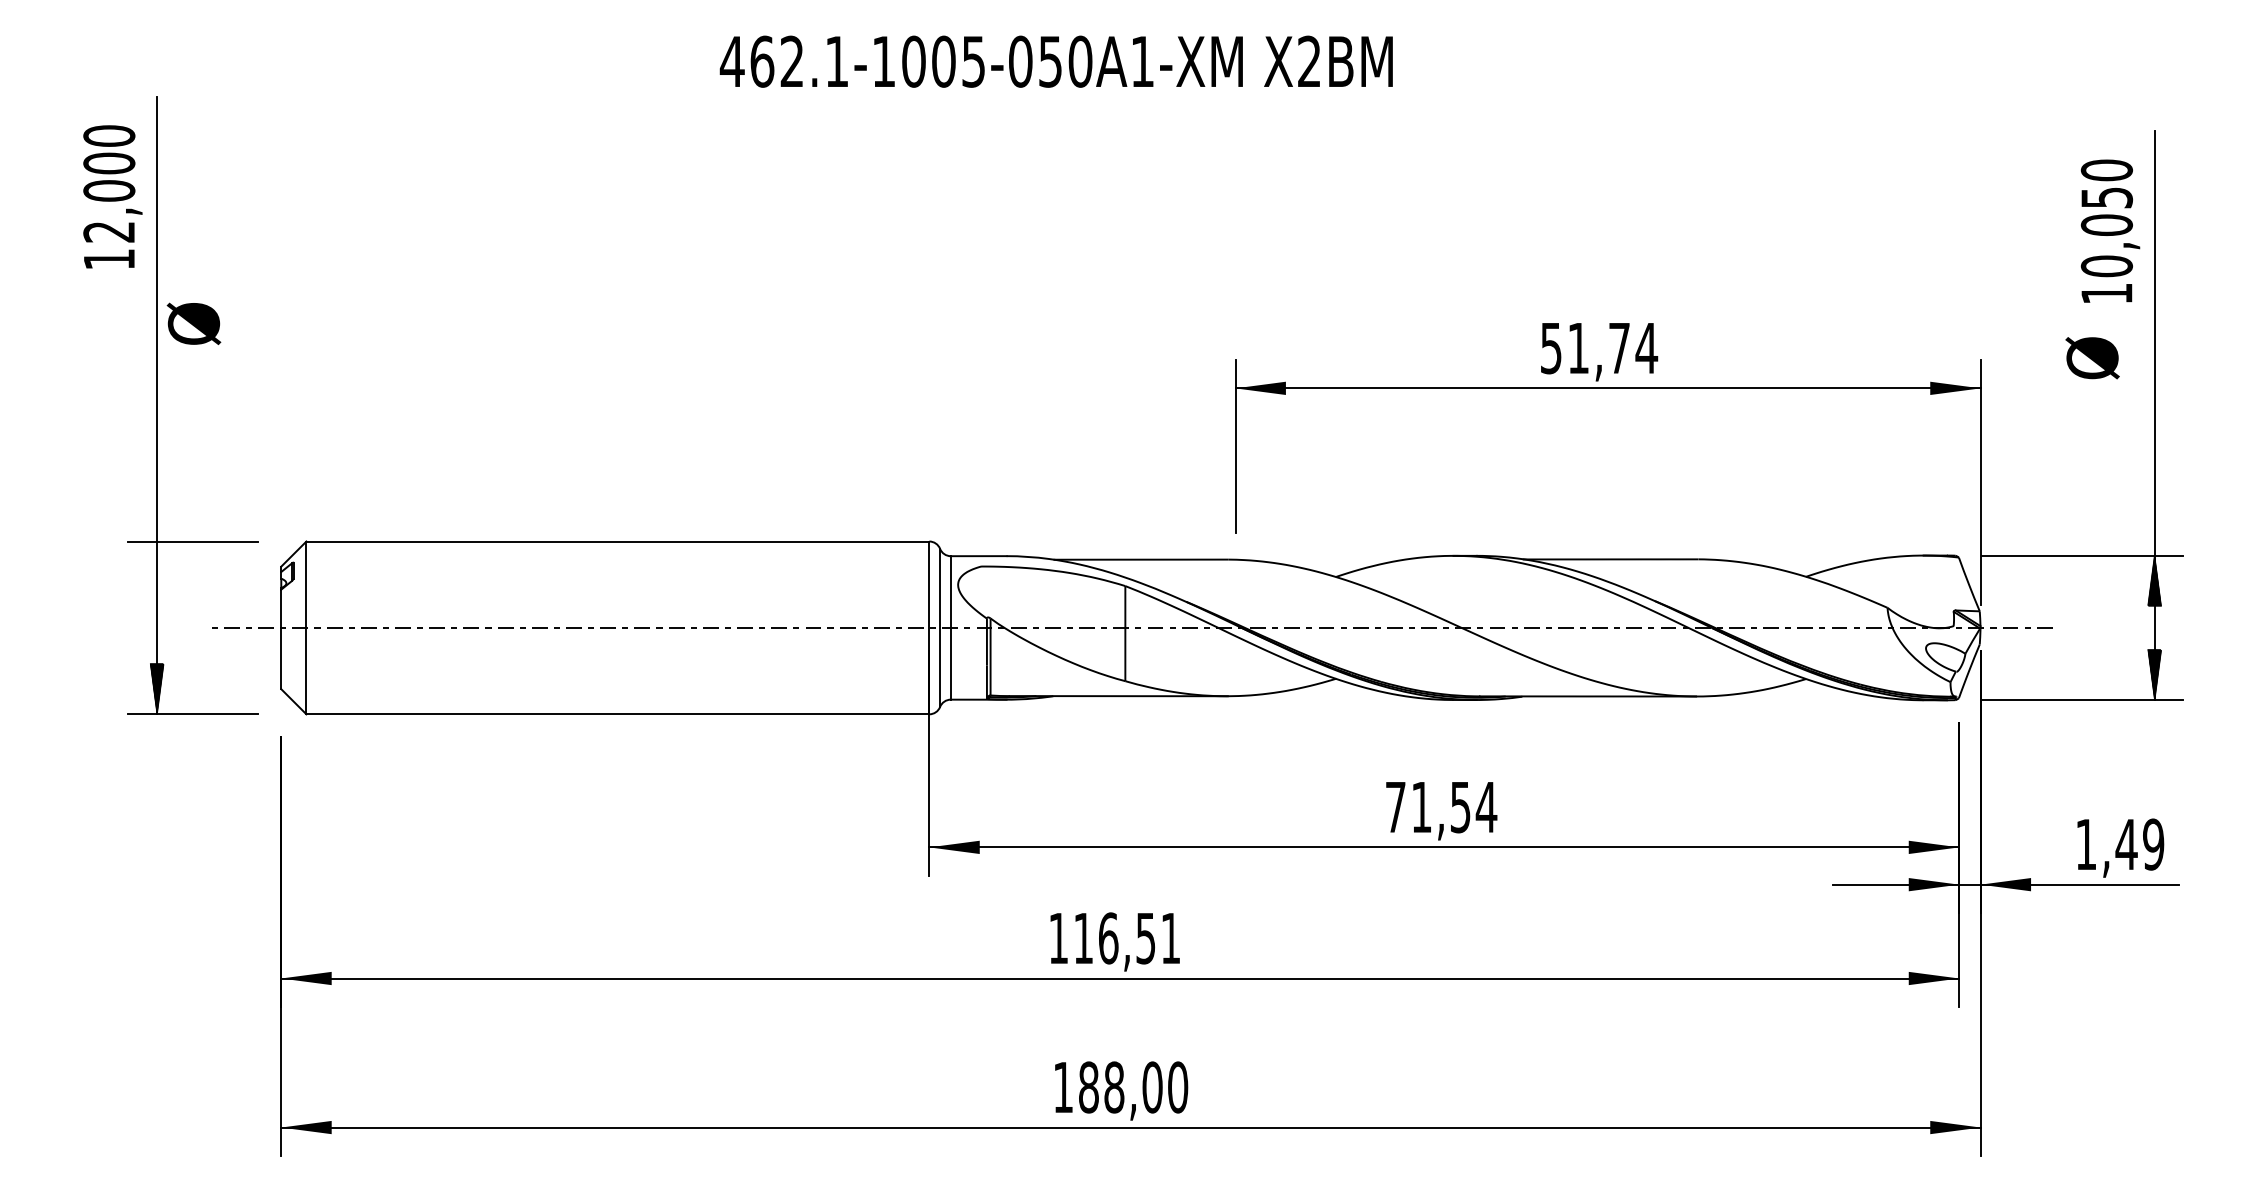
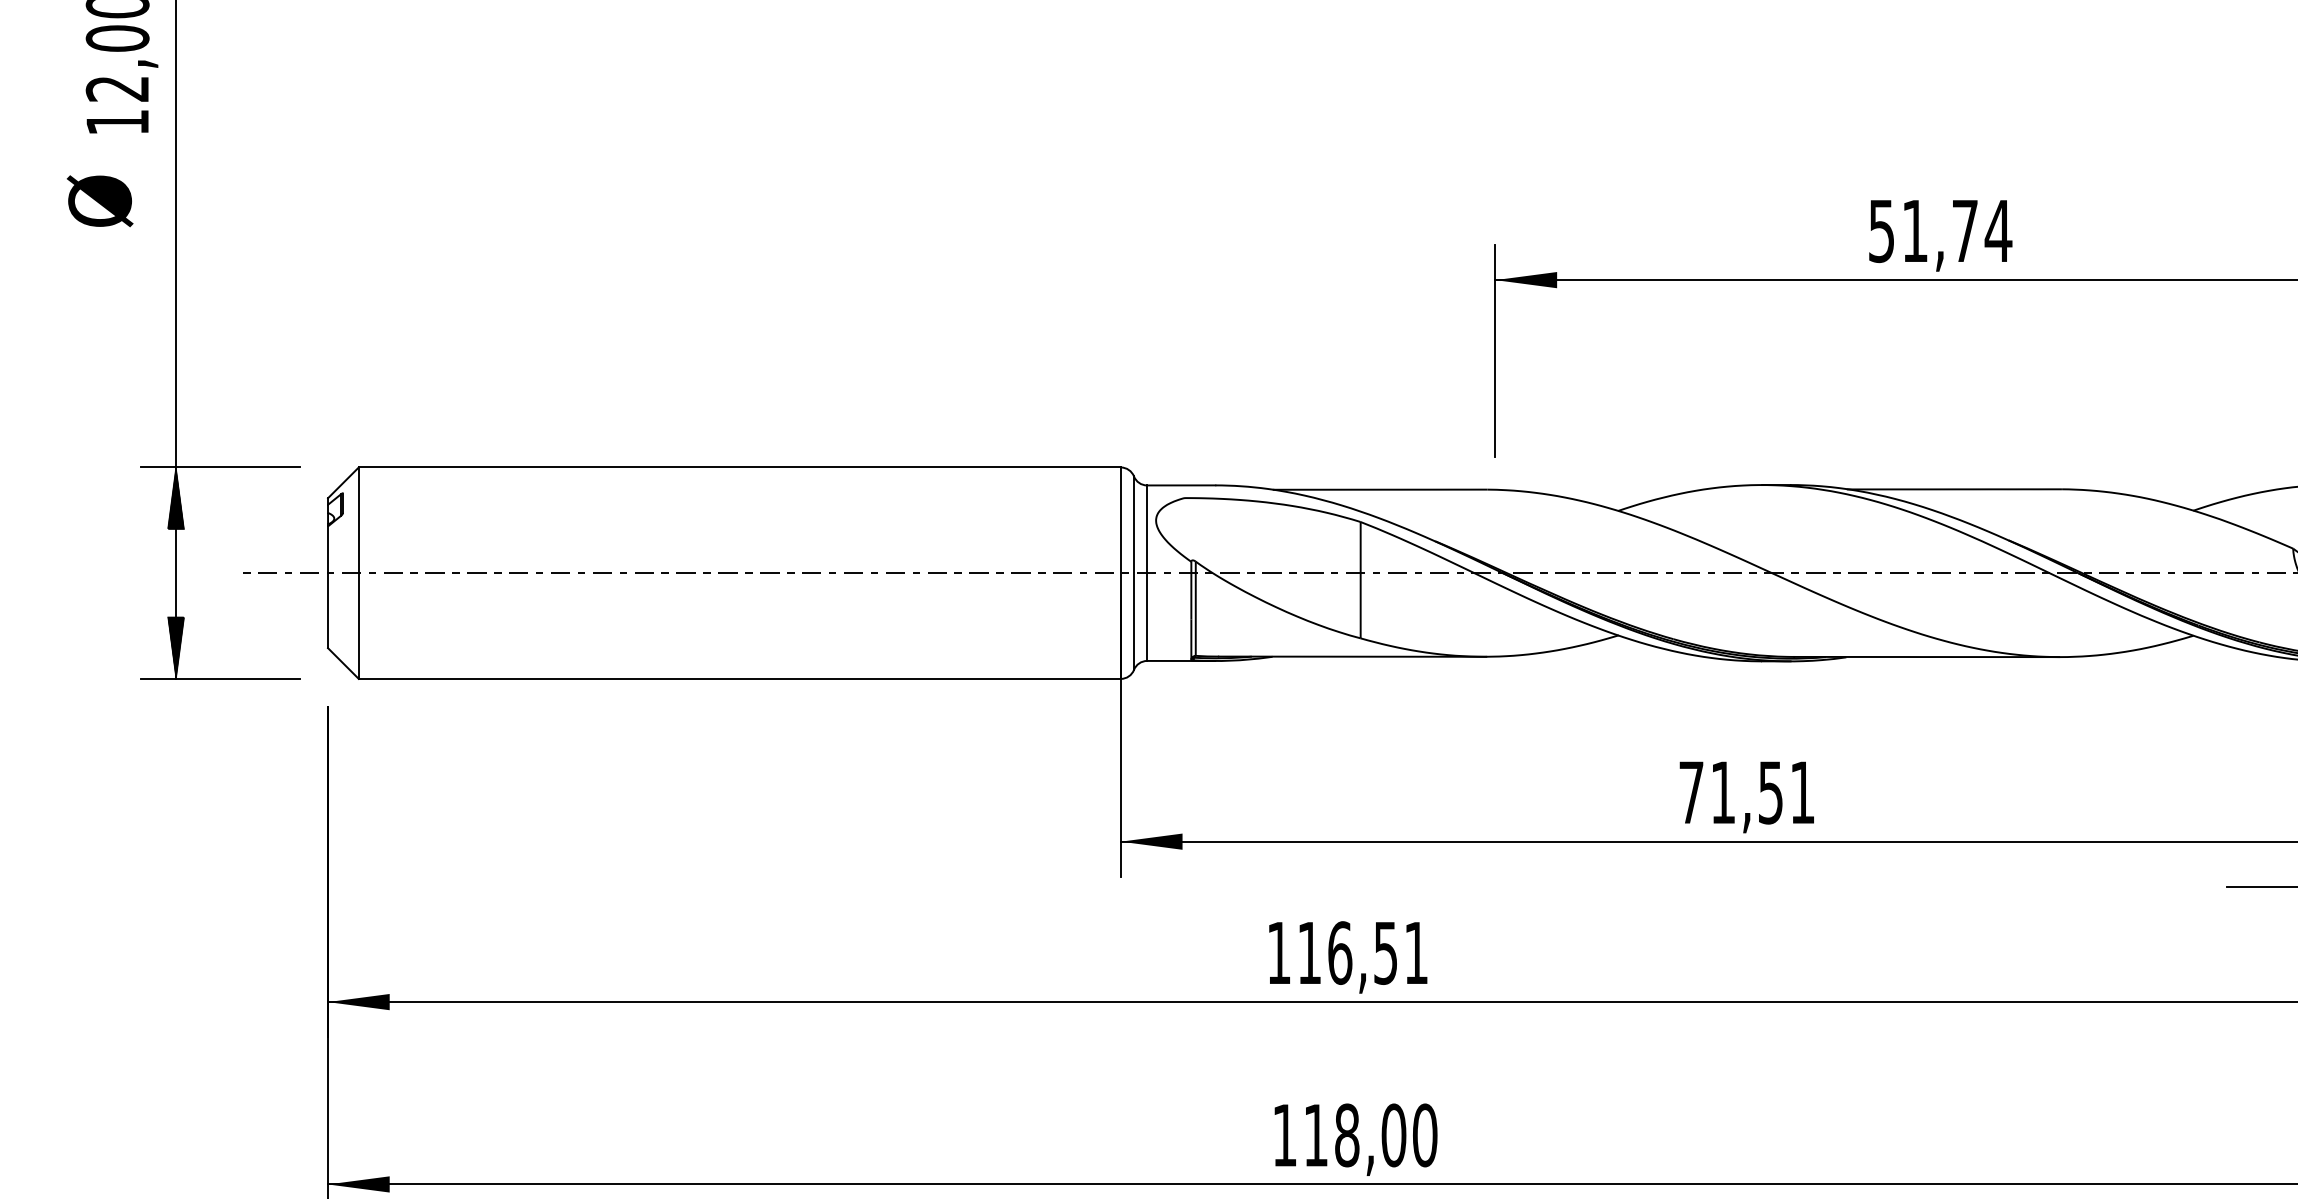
text: (193, 323) -> (99, 200), moved
hatch: (156, 566) -> (175, 498), added
text: (1486, 807) -> (1802, 792), 71,54 -> 71,51
text: (1088, 1087) -> (1315, 1135), 188,00 -> 118,00

